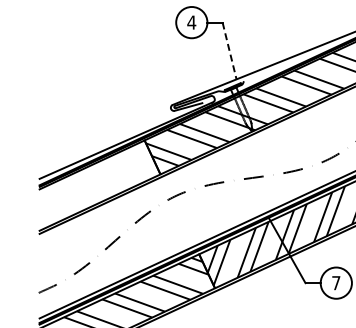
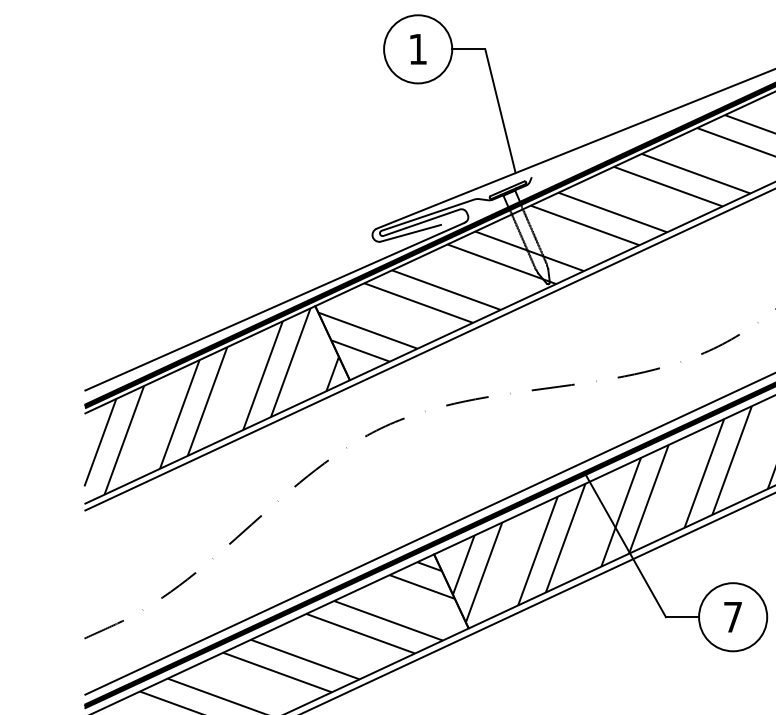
text: (191, 22) -> (417, 49), 4 -> 1
line: (229, 51) -> (500, 112), dashed -> solid
hatch: (96, 183) -> (210, 400), added

